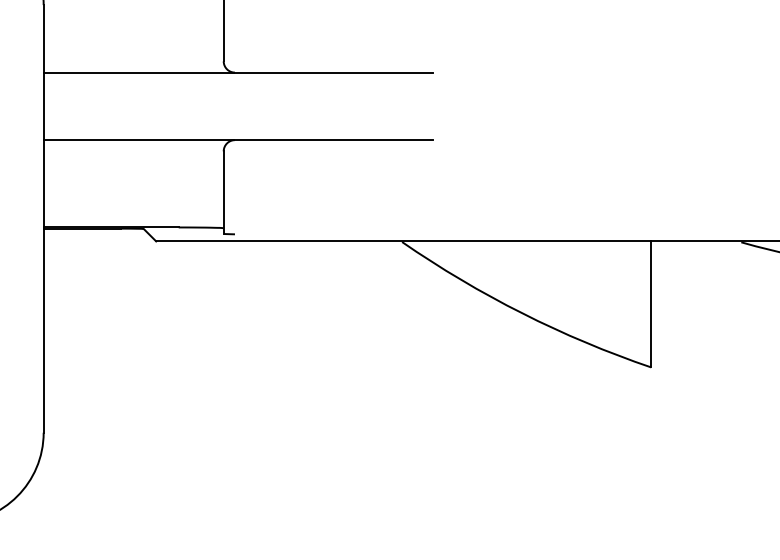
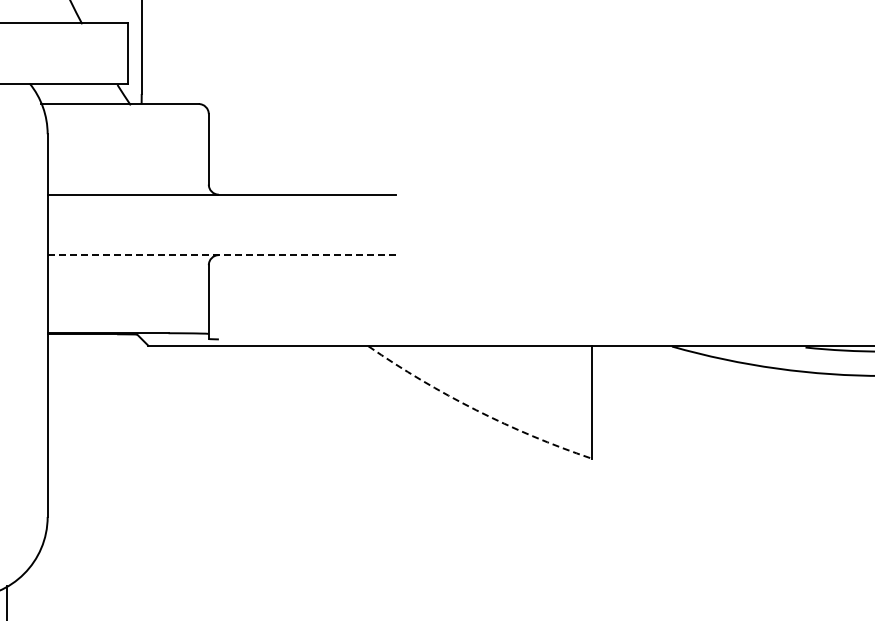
line: (239, 140) -> (222, 255), solid -> dashed
arc: (522, 313) -> (476, 410), solid -> dashed

